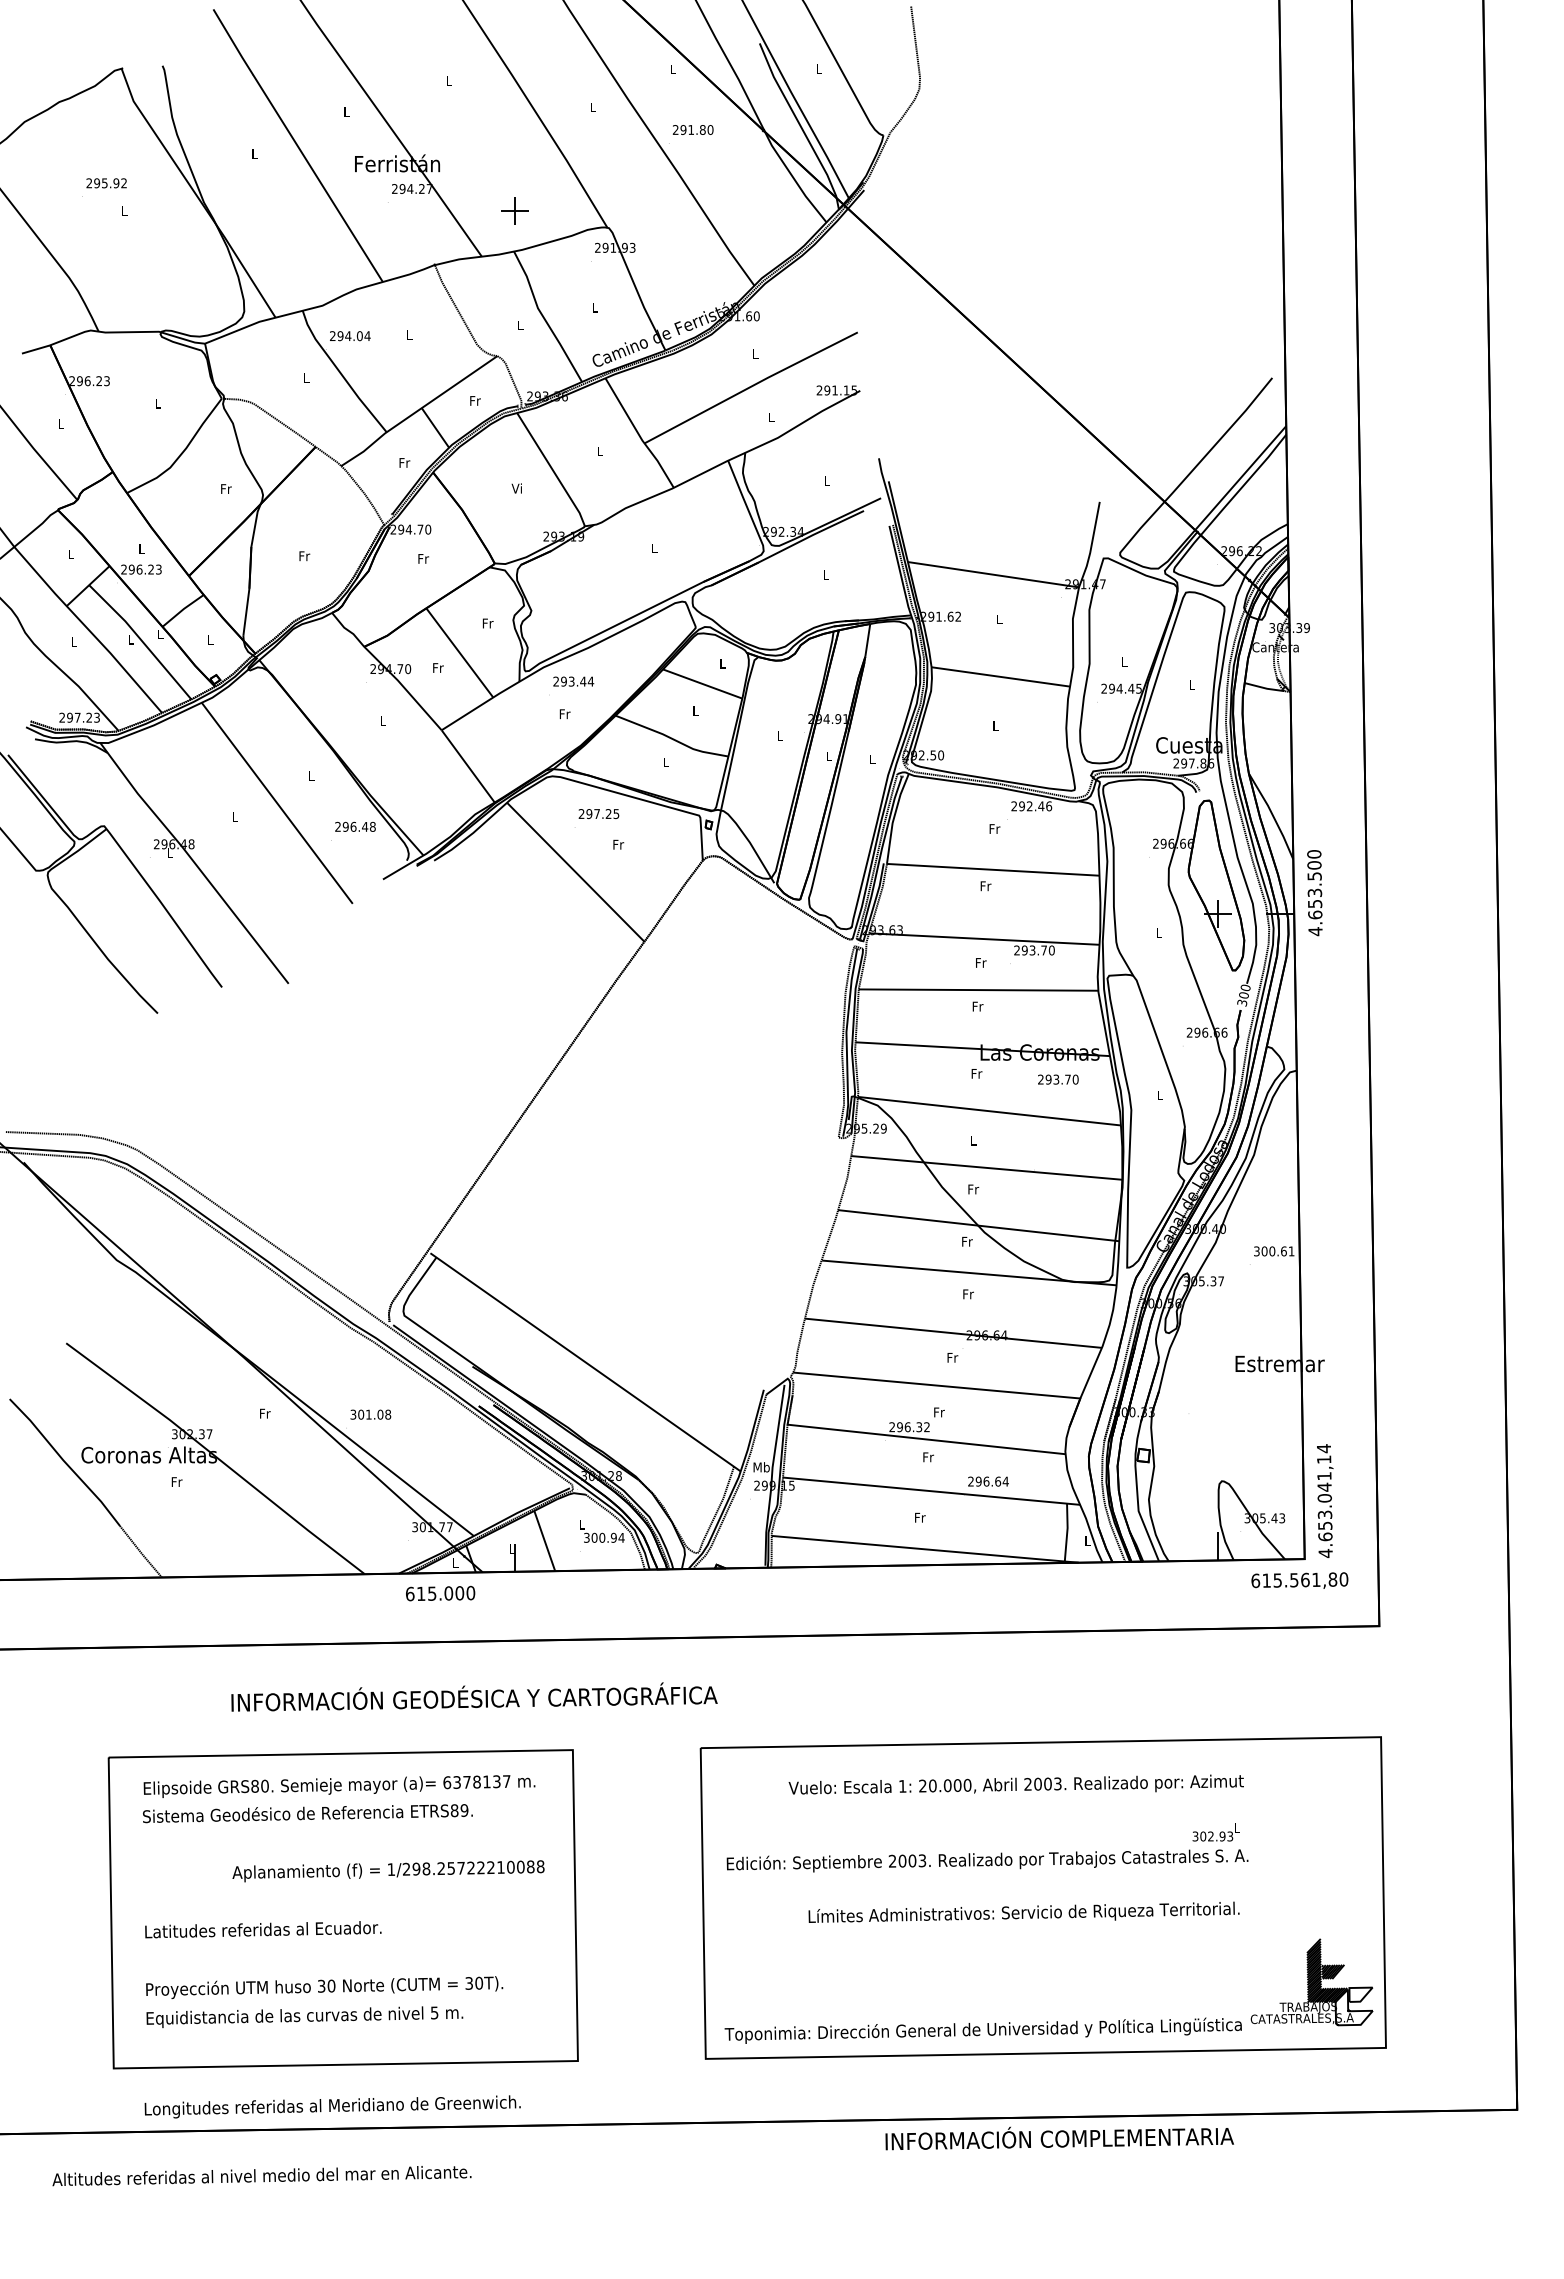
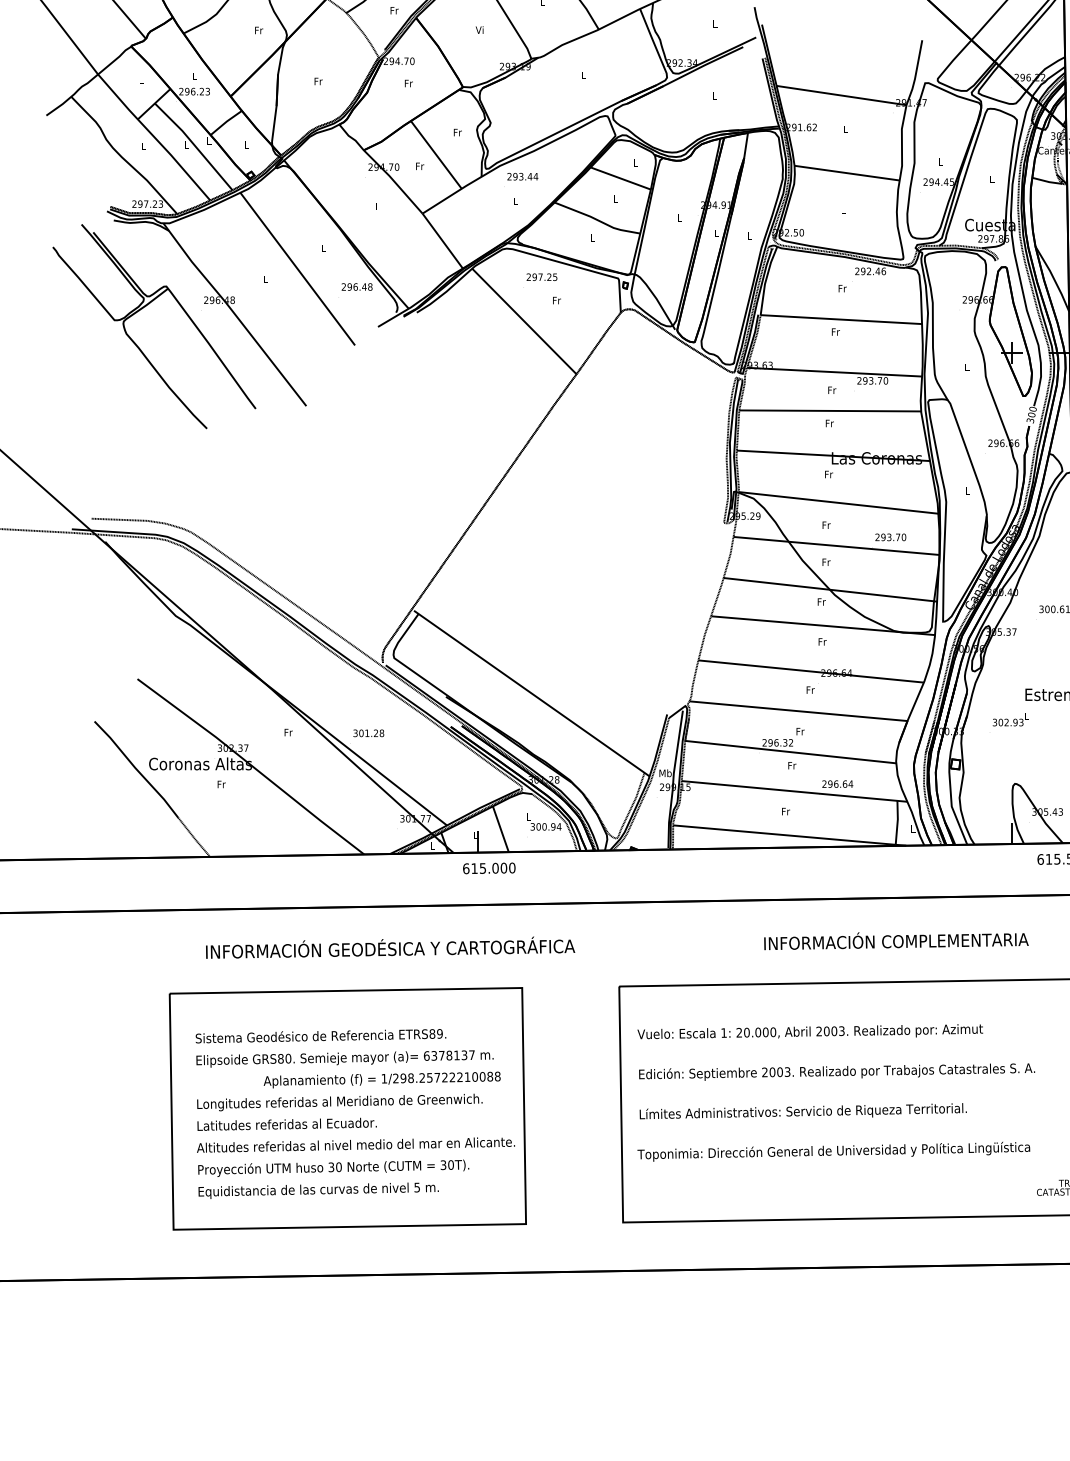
text: (564, 714) -> (515, 201), Fr -> L
text: (1058, 1079) -> (890, 537), moved
text: (973, 1140) -> (826, 525), L -> Fr
text: (380, 1414) -> (376, 733), 301.08 -> 301.28
text: (440, 1593) -> (489, 868), moved
text: (474, 1696) -> (390, 947), moved
text: (1015, 1784) -> (809, 1031), moved
text: (339, 1786) -> (344, 1058), moved
text: (1215, 1832) -> (1010, 719), moved
text: (1023, 1911) -> (802, 1110), moved
text: (982, 2030) -> (833, 1151), moved
text: (332, 2106) -> (339, 1102), moved
text: (1059, 2138) -> (896, 941), moved
text: (261, 2176) -> (355, 1145), moved

